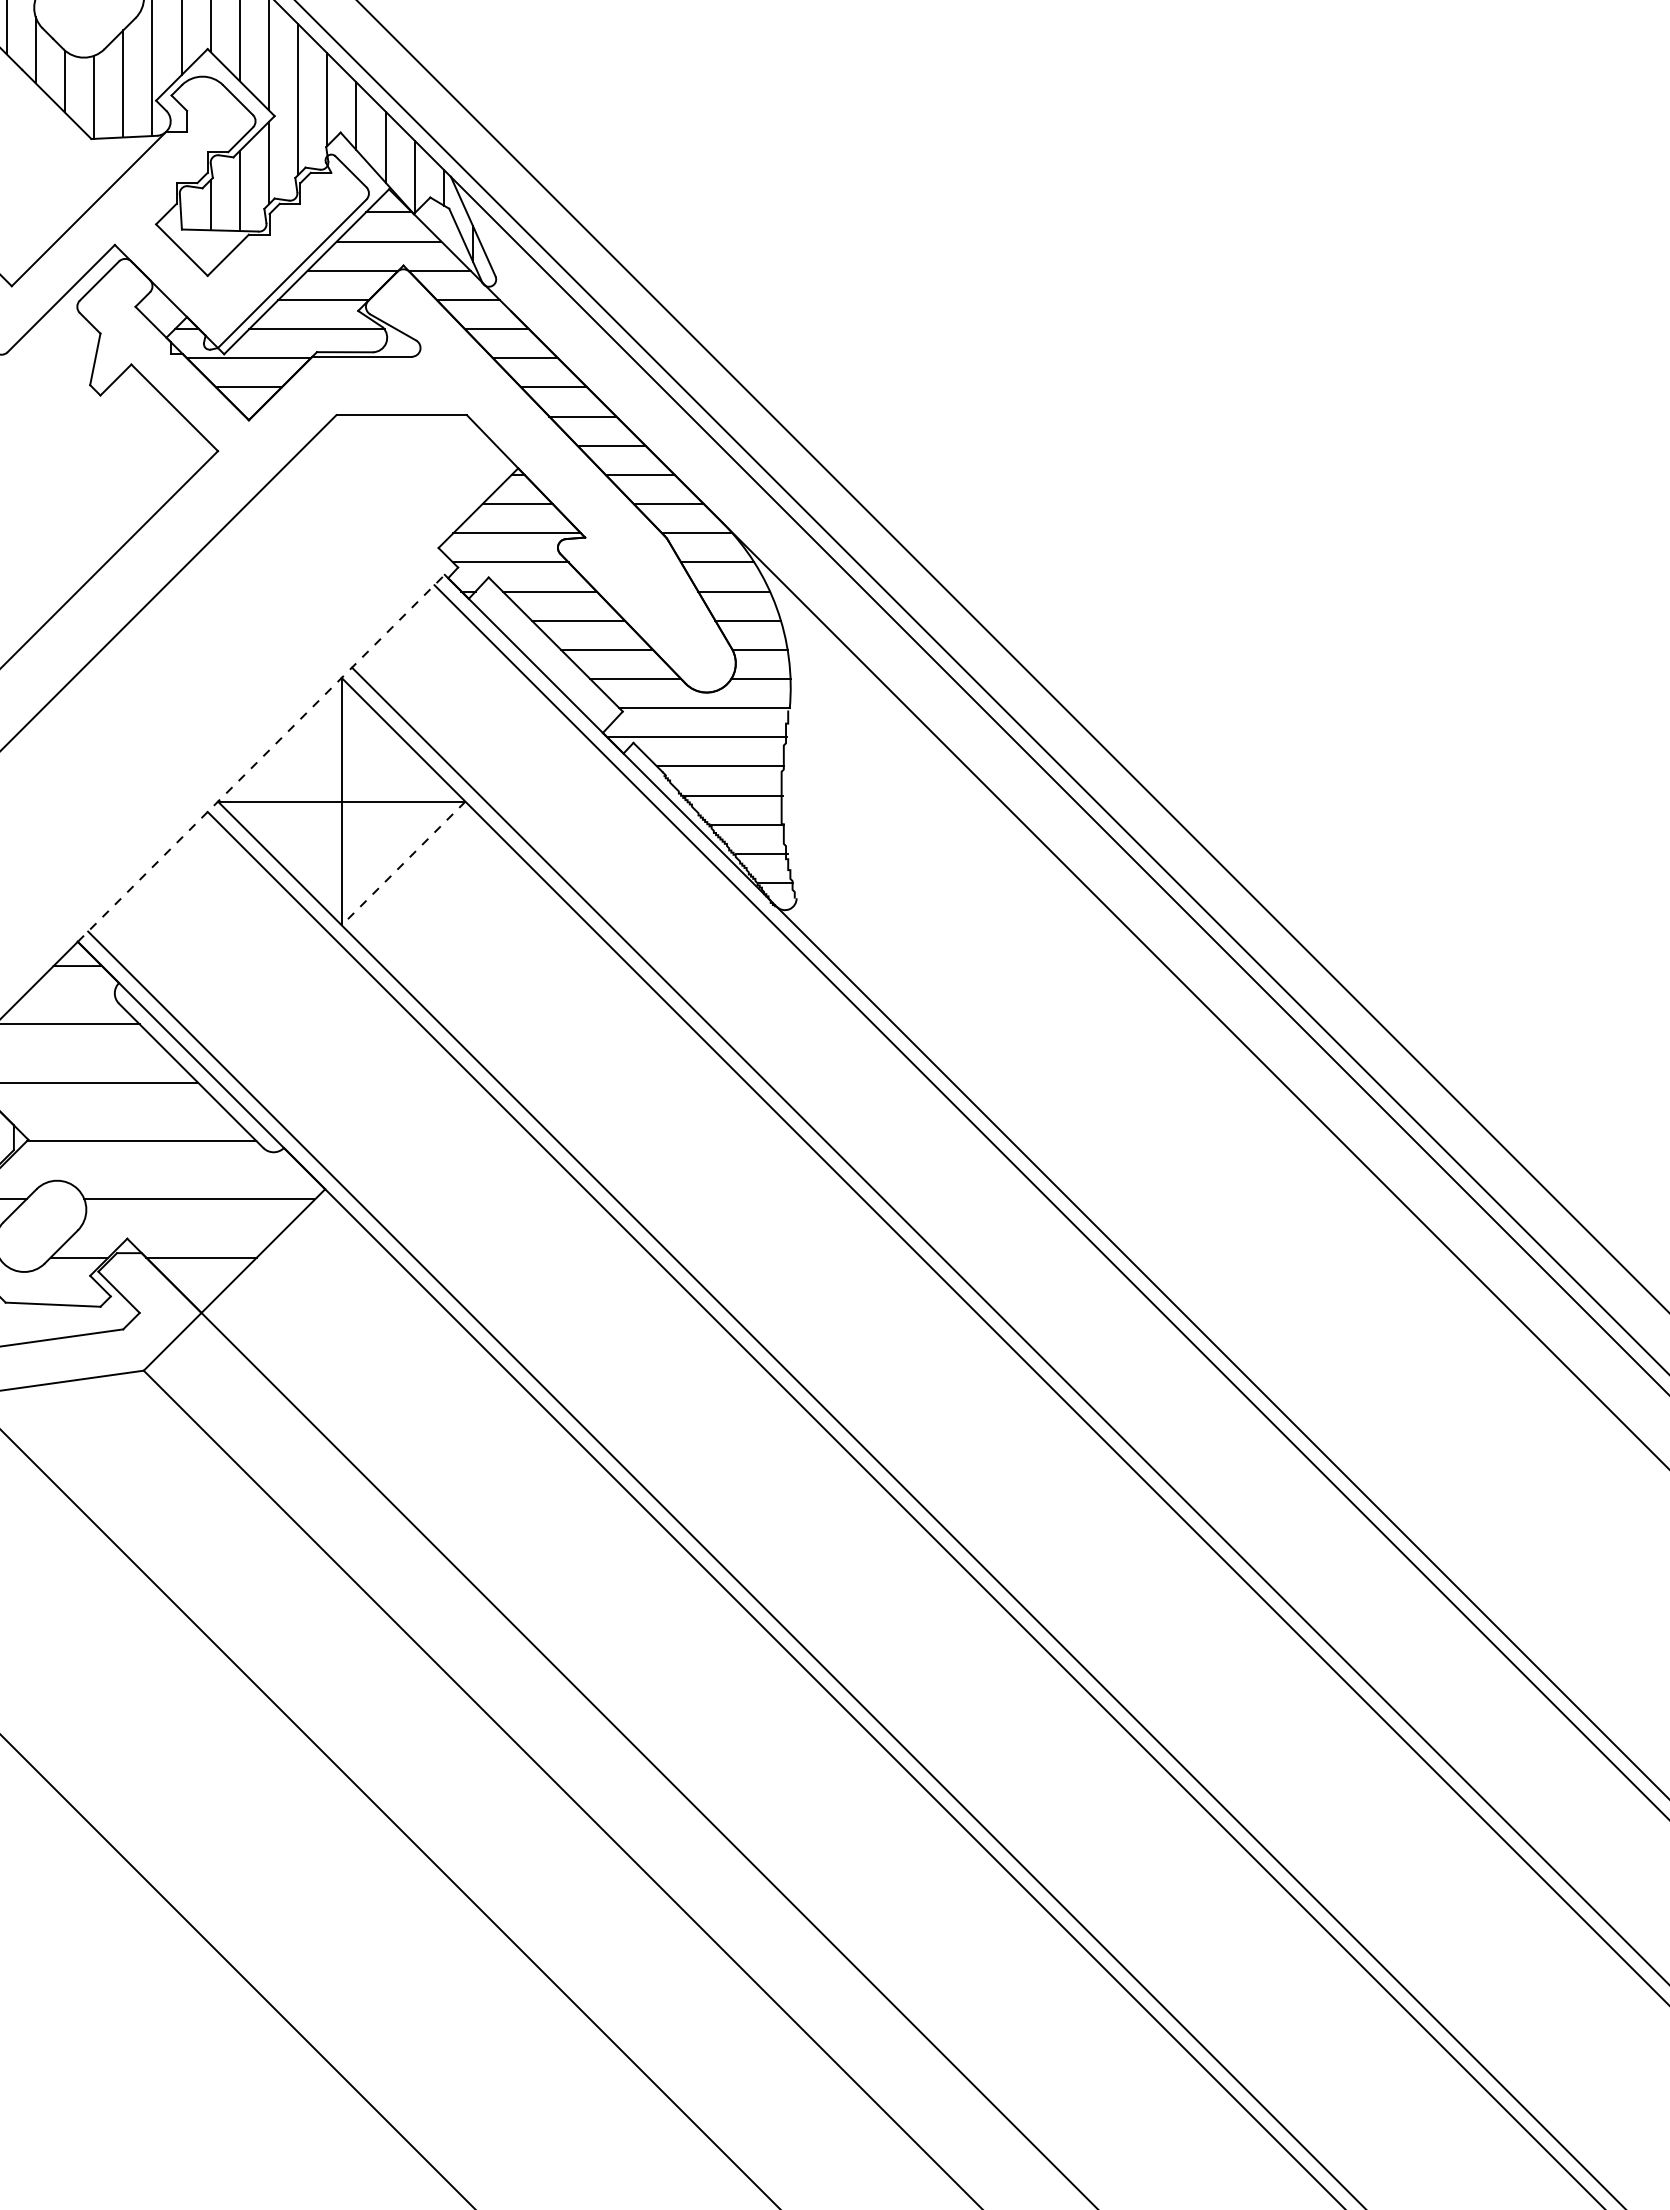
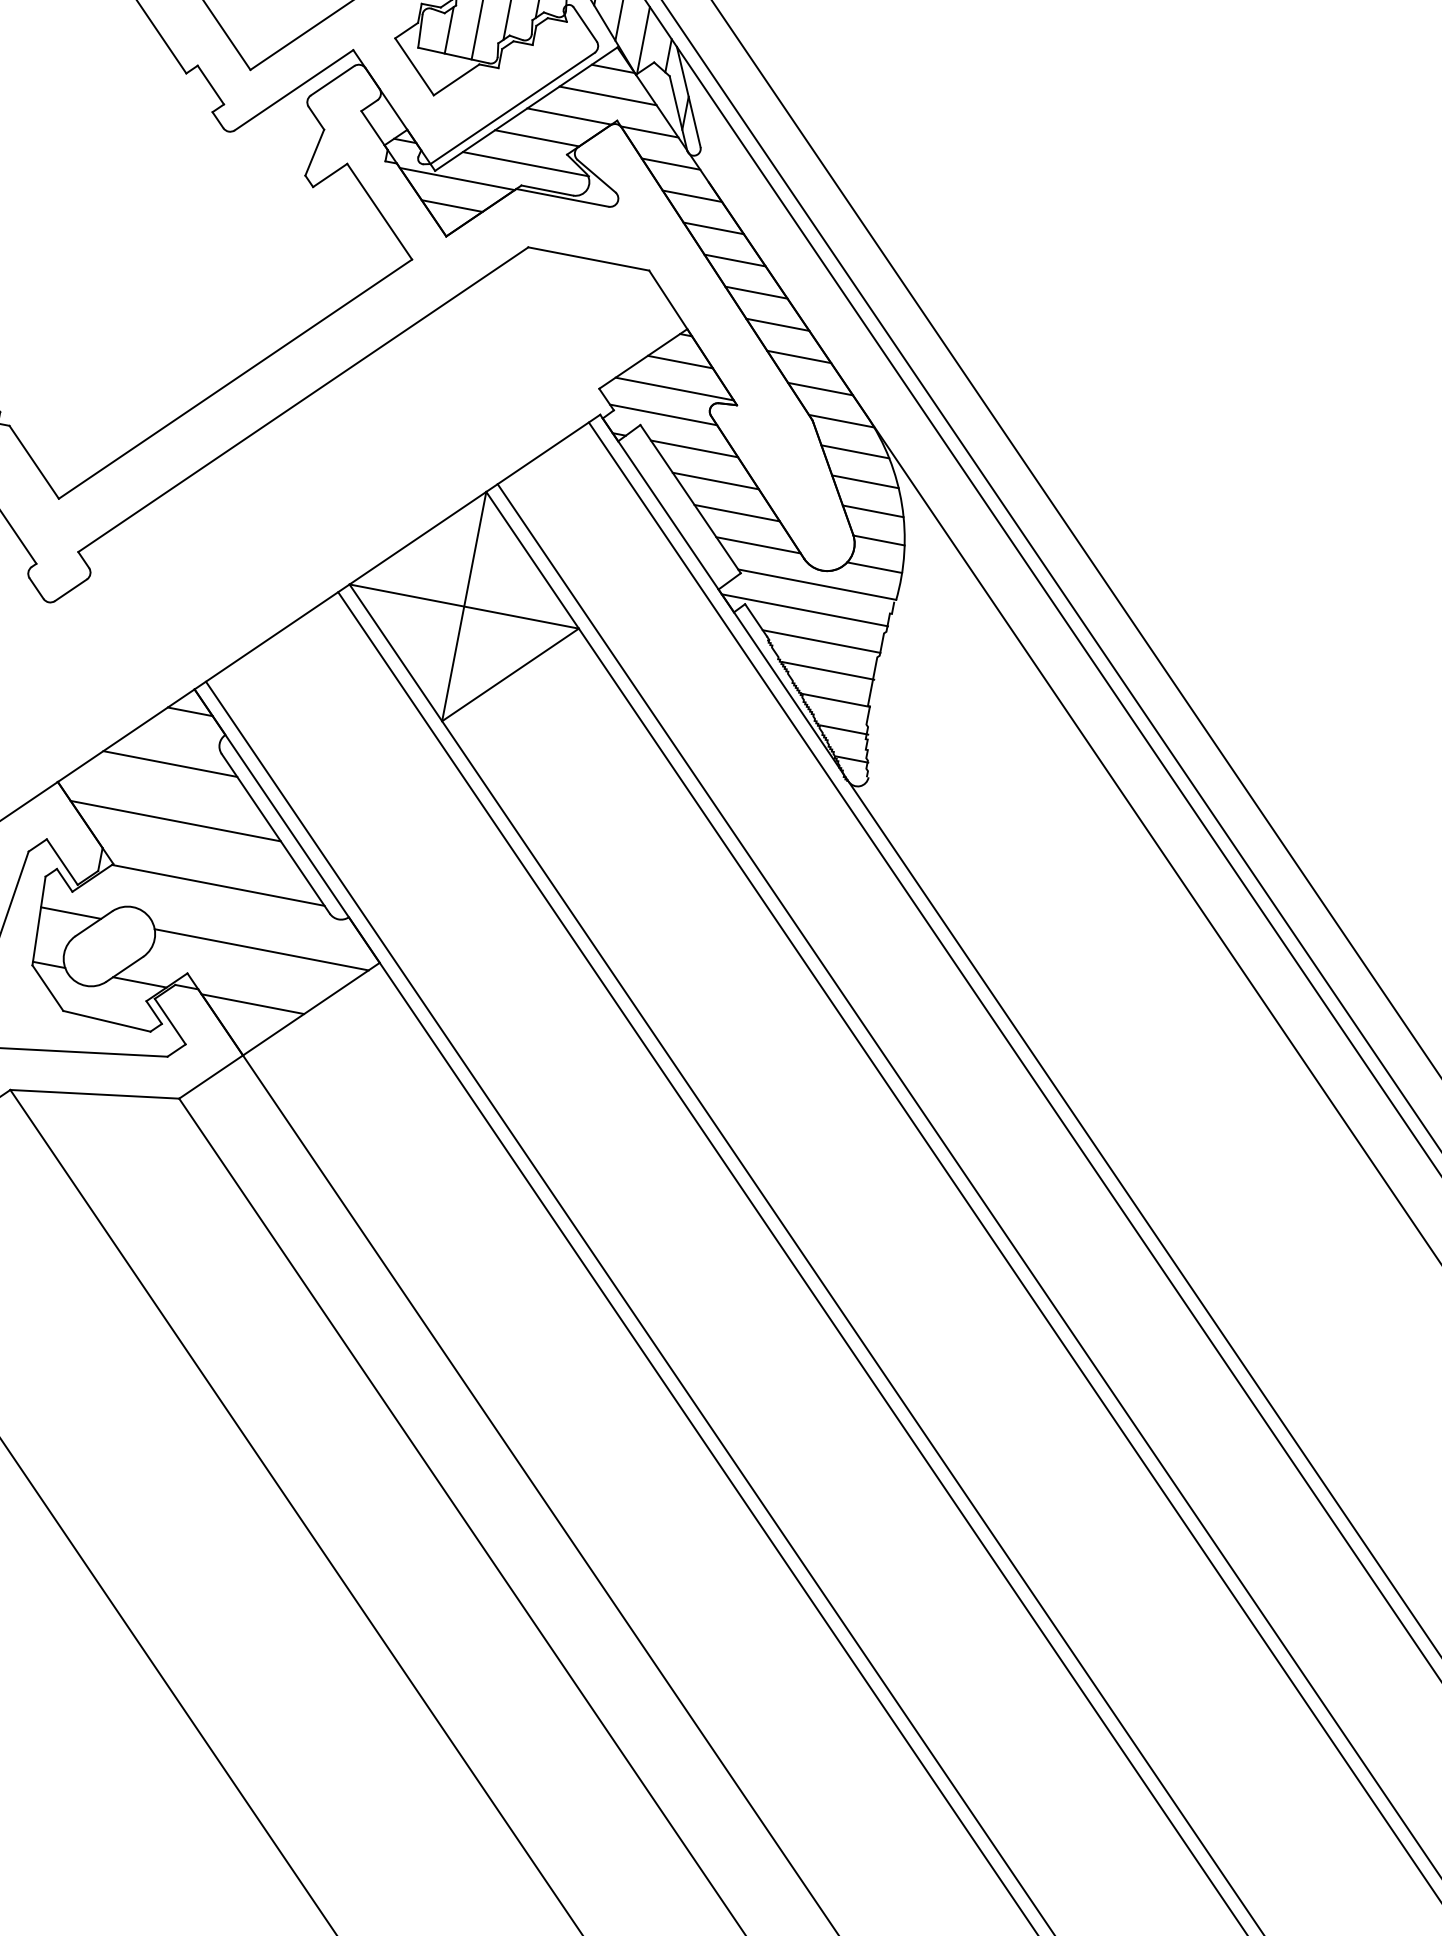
line: (261, 758) -> (397, 552), dashed -> solid
line: (403, 863) -> (510, 674), dashed -> solid

